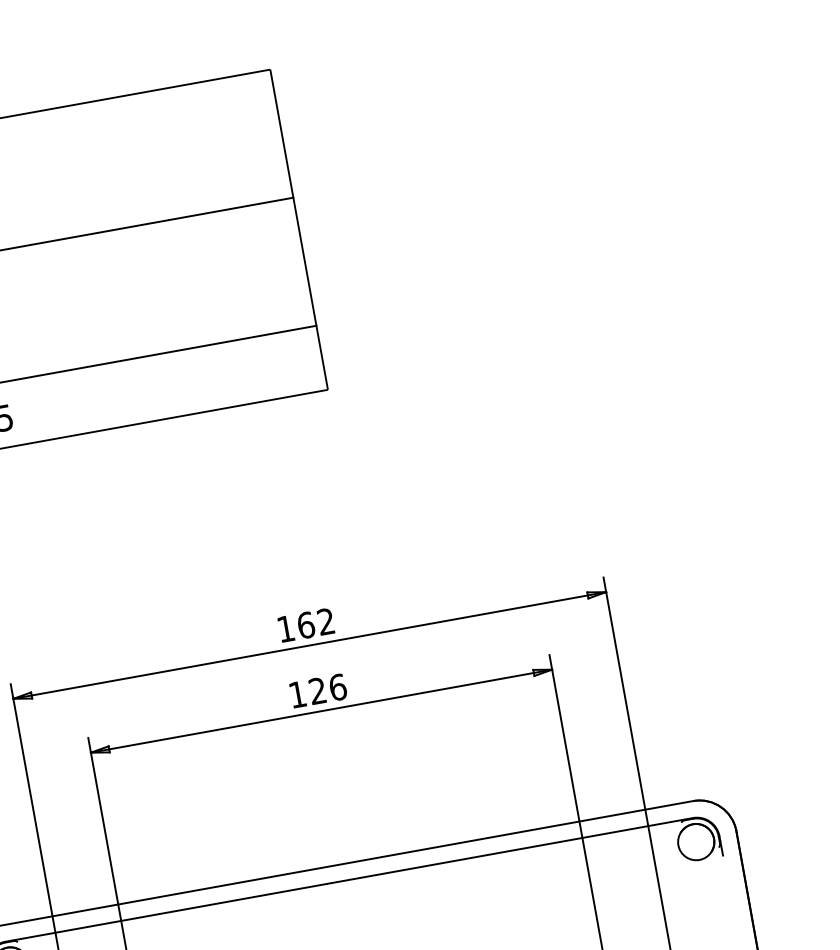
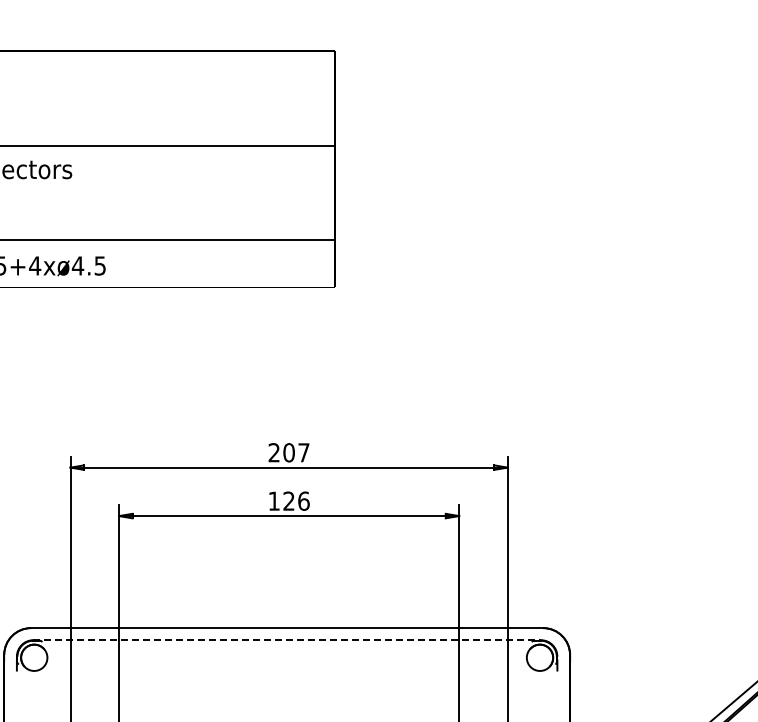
text: (305, 625) -> (288, 452), 162 -> 207
line: (349, 880) -> (287, 640), solid -> dashed

